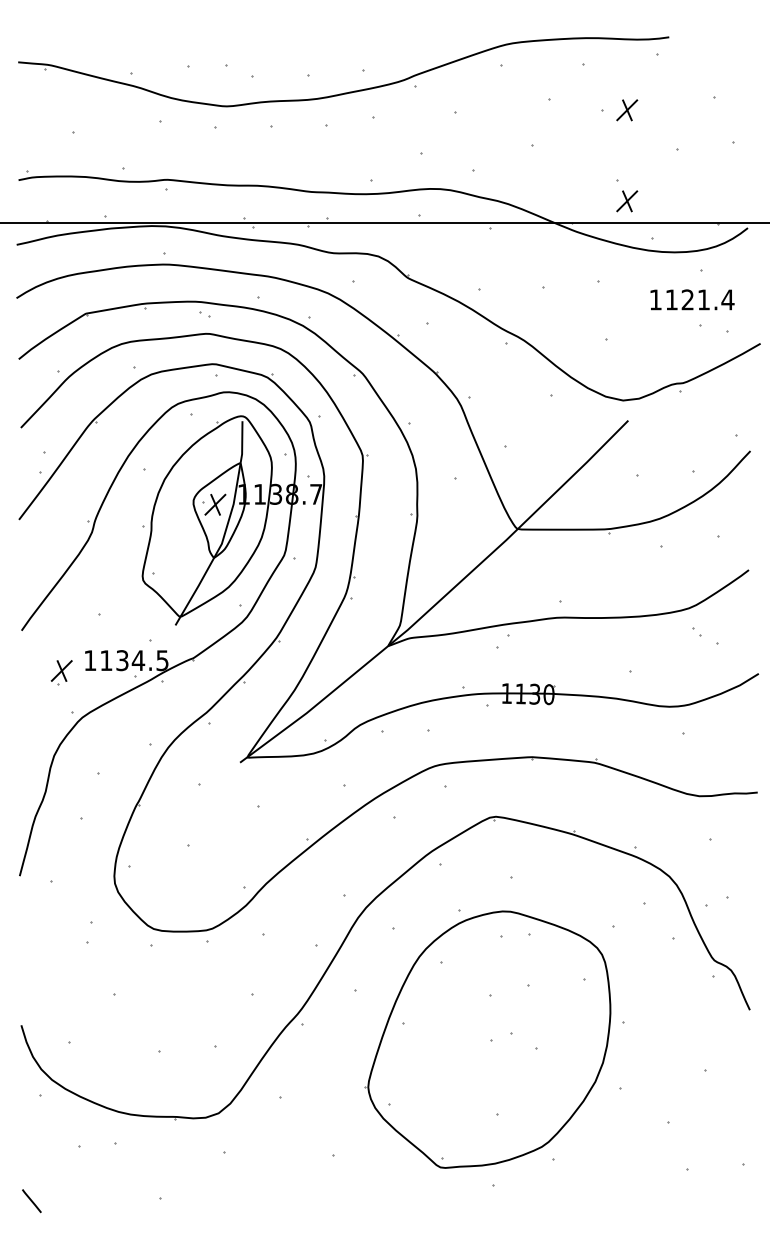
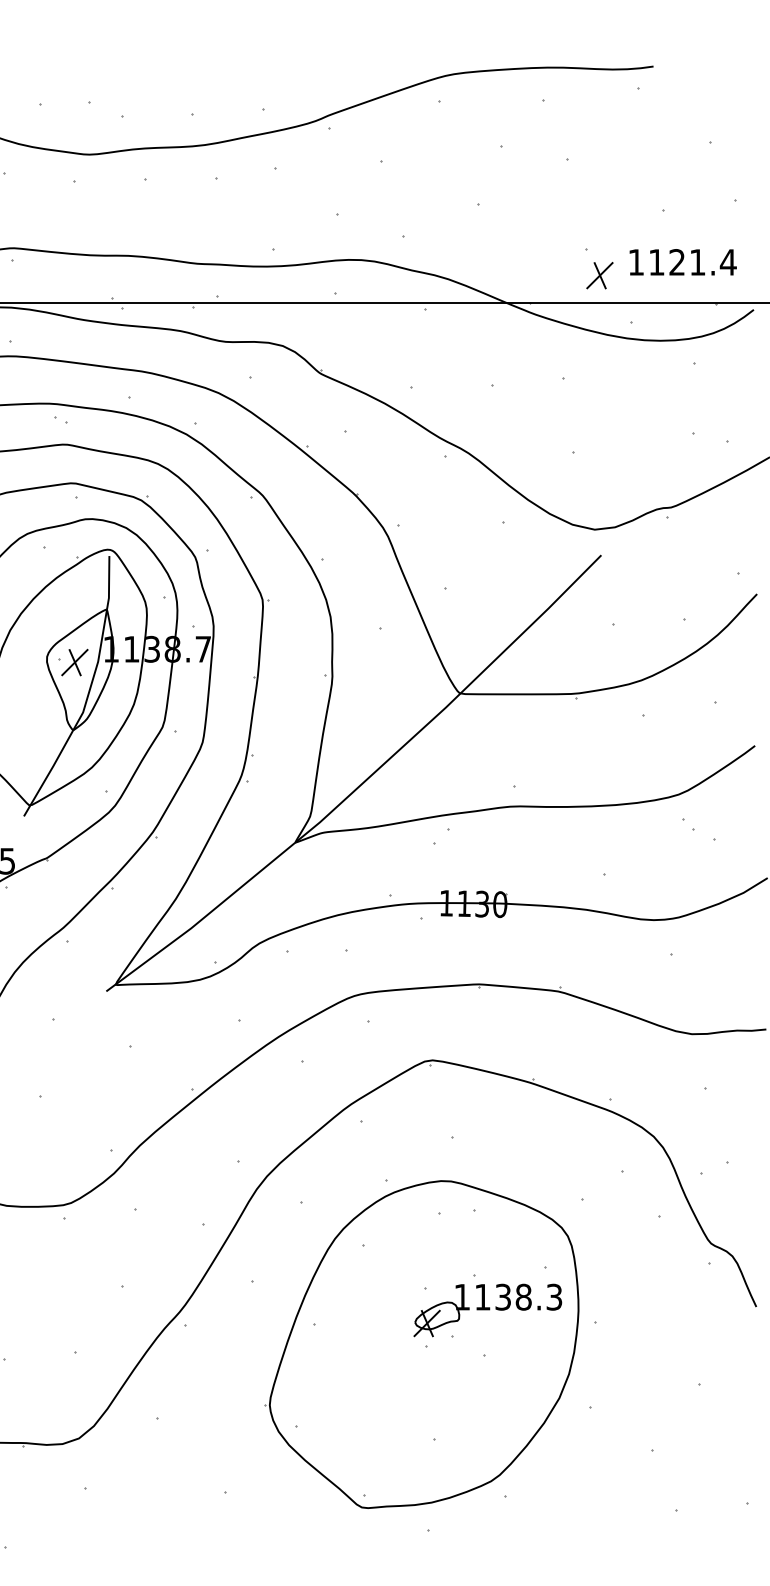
part: (627, 110) -> (600, 159), removed
text: (692, 299) -> (683, 261), moved
part: (538, 1013) -> (486, 1311), added

